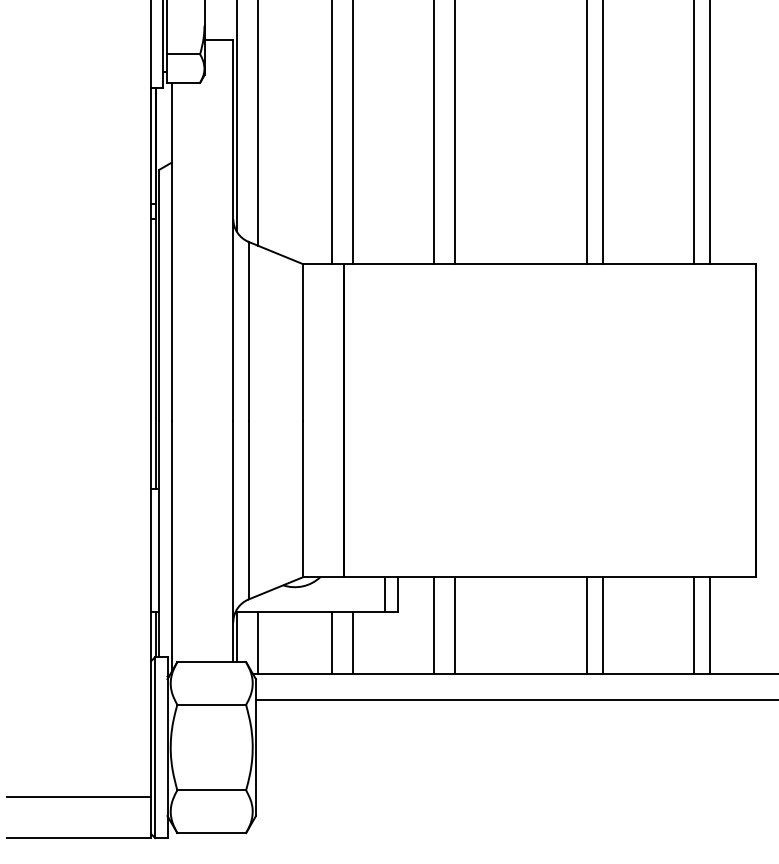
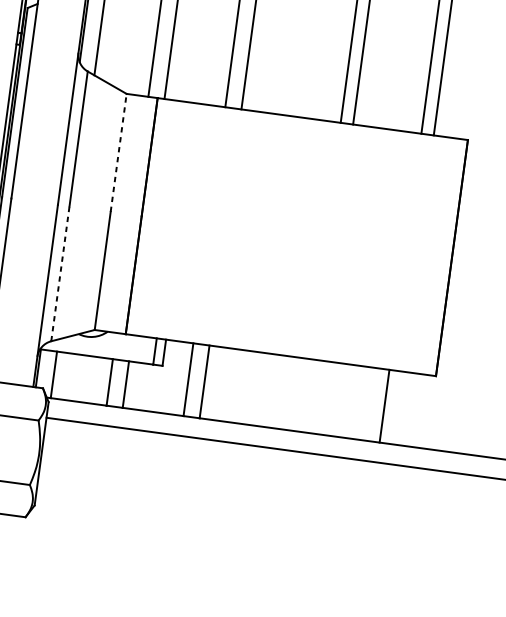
line: (303, 341) -> (118, 152), solid -> dashed
line: (248, 509) -> (60, 273), solid -> dashed
line: (586, 625) -> (303, 395), removed
line: (603, 625) -> (316, 397), removed
line: (710, 625) -> (397, 408), removed

